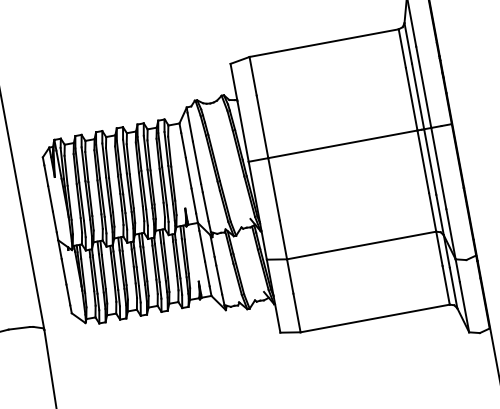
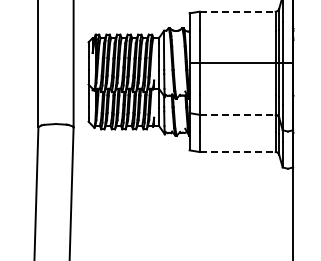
line: (325, 42) -> (238, 11), solid -> dashed
line: (363, 244) -> (238, 114), solid -> dashed
line: (376, 319) -> (238, 152), solid -> dashed

